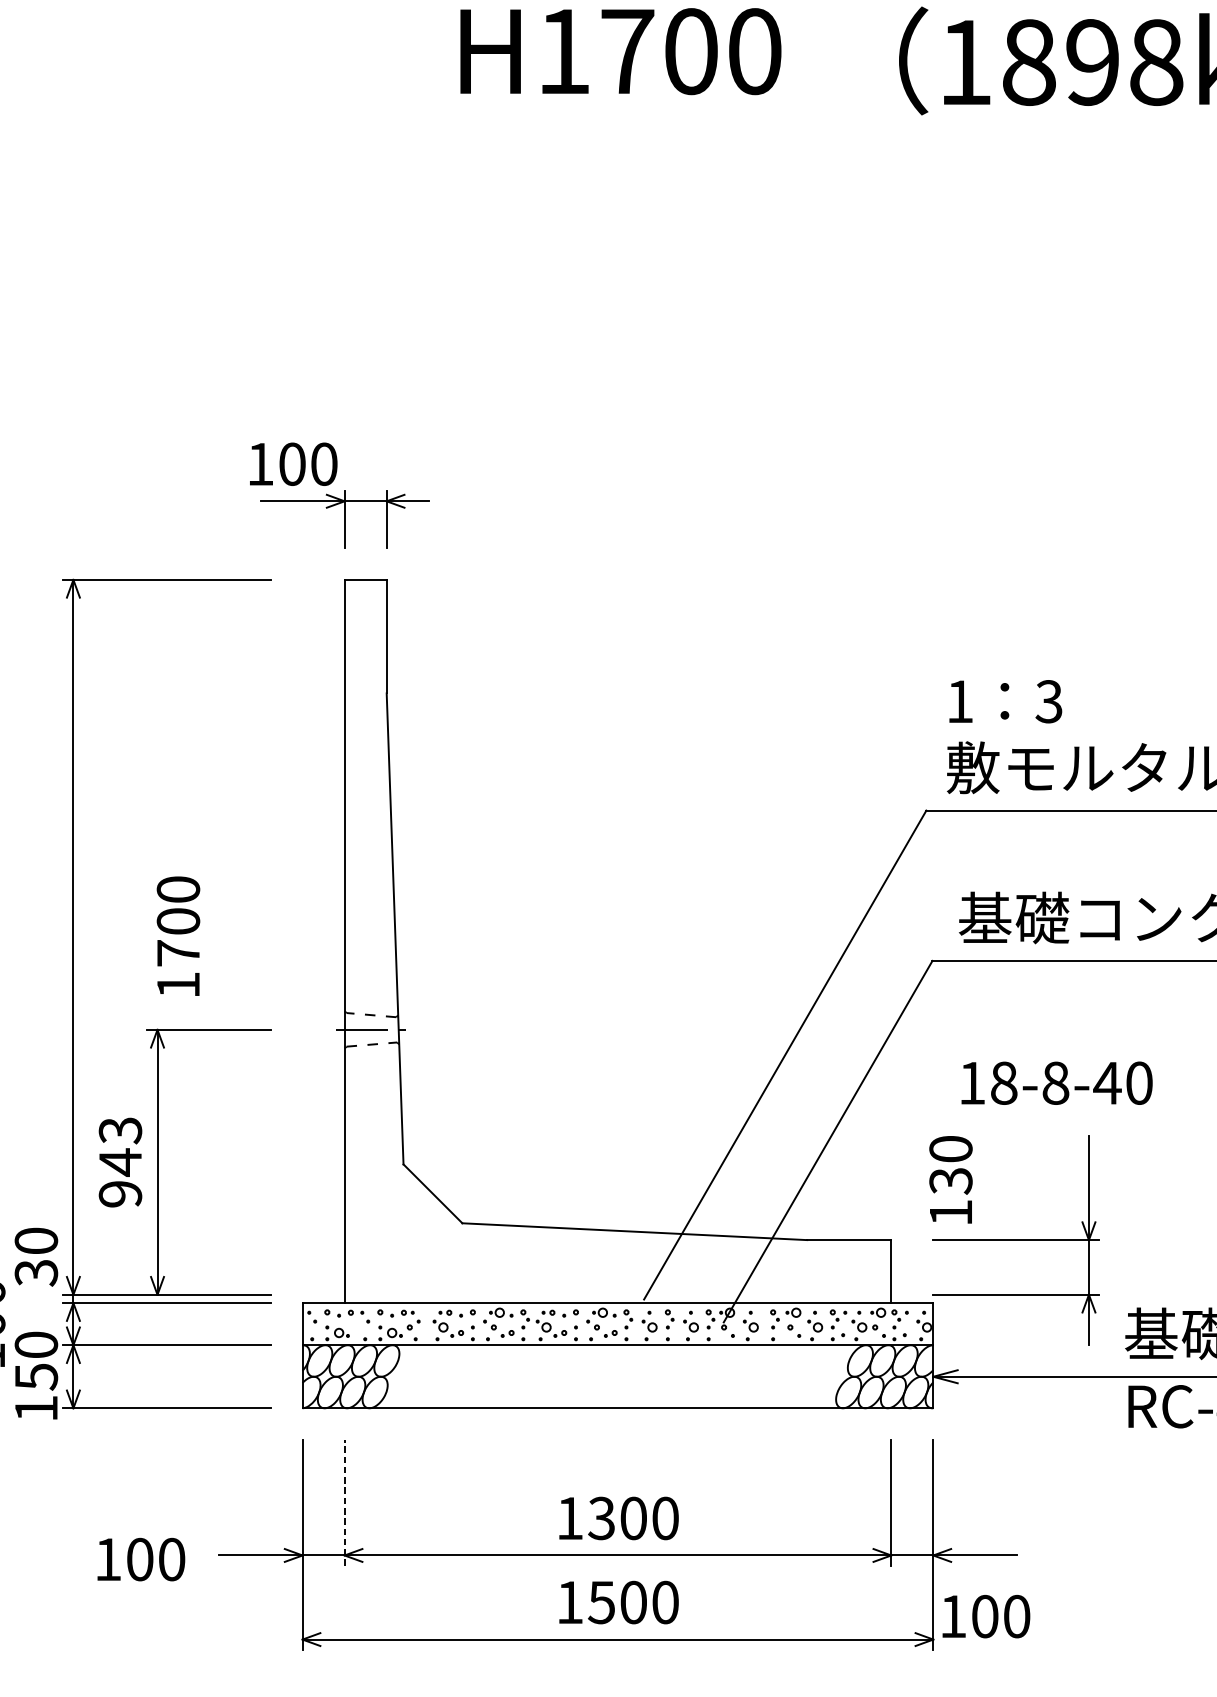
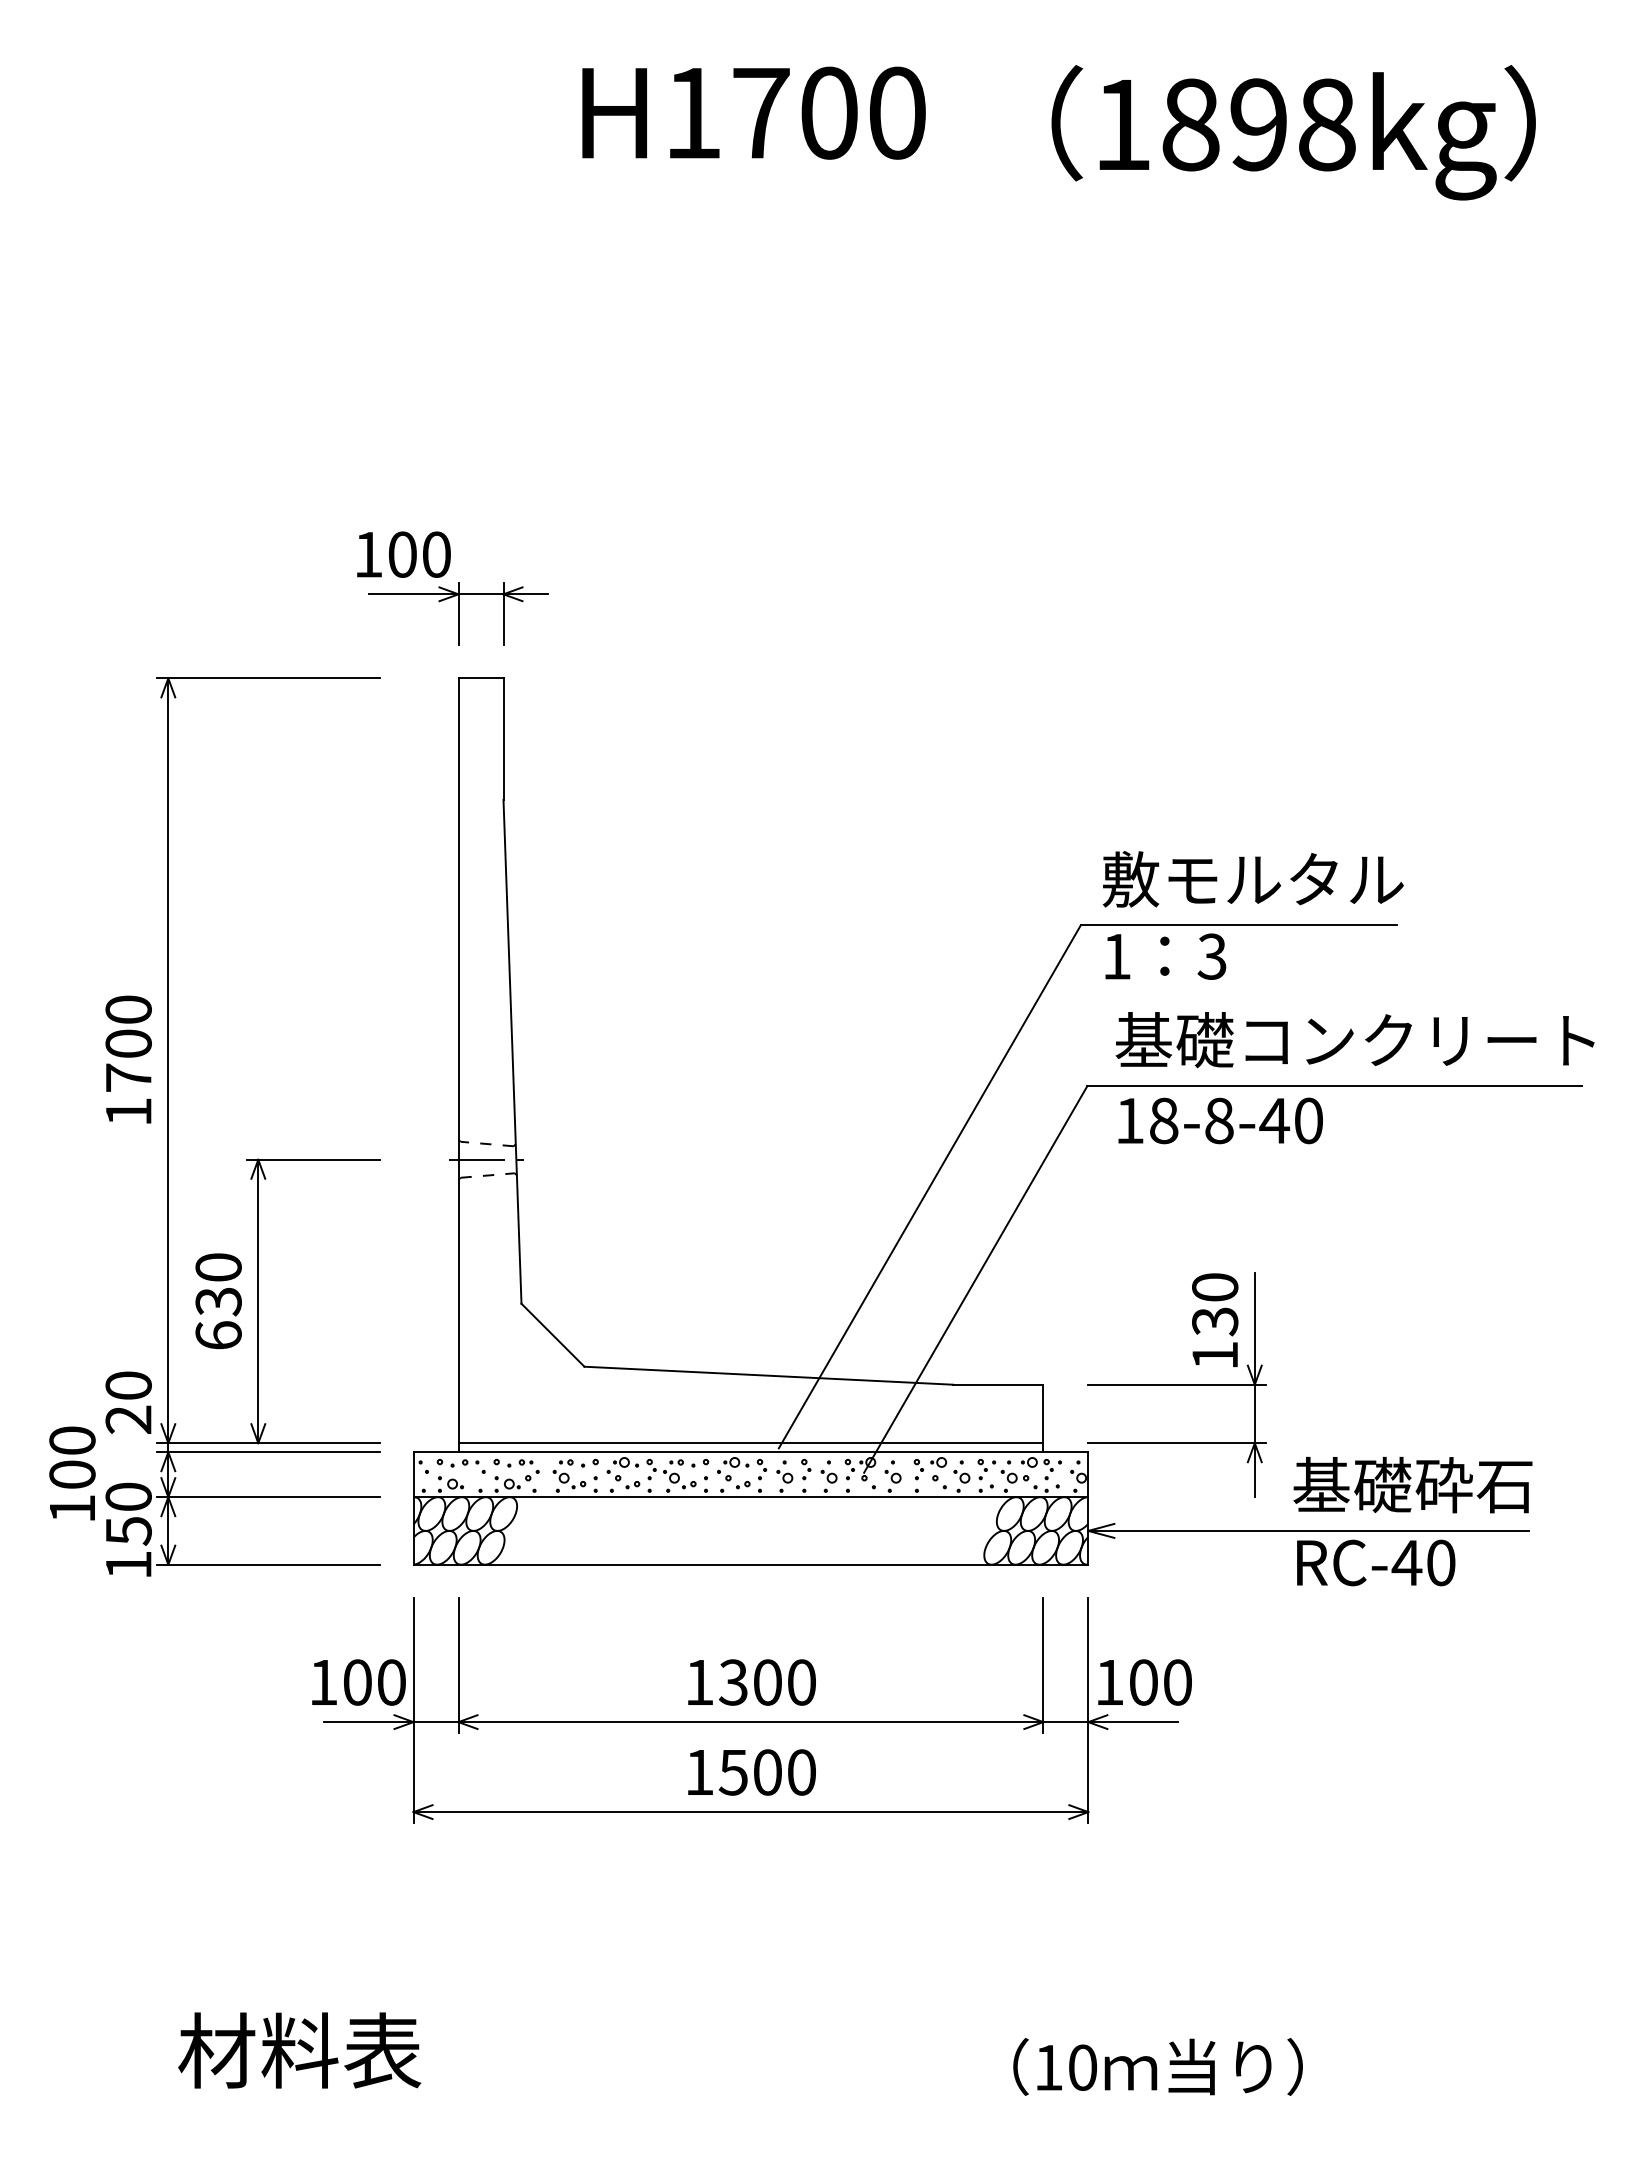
text: (1005, 701) -> (1165, 956), moved
text: (178, 936) -> (128, 1059), moved
text: (1056, 1082) -> (1220, 1120), moved
text: (120, 1162) -> (218, 1301), 943 -> 630
text: (951, 1180) -> (1215, 1320), moved
text: (36, 1272) -> (128, 1419), 30 -> 20
line: (617, 1295) -> (750, 1443), added
line: (344, 1502) -> (458, 1665), dashed -> solid
text: (140, 1559) -> (358, 1682), moved
text: (985, 1616) -> (1144, 1682), moved

